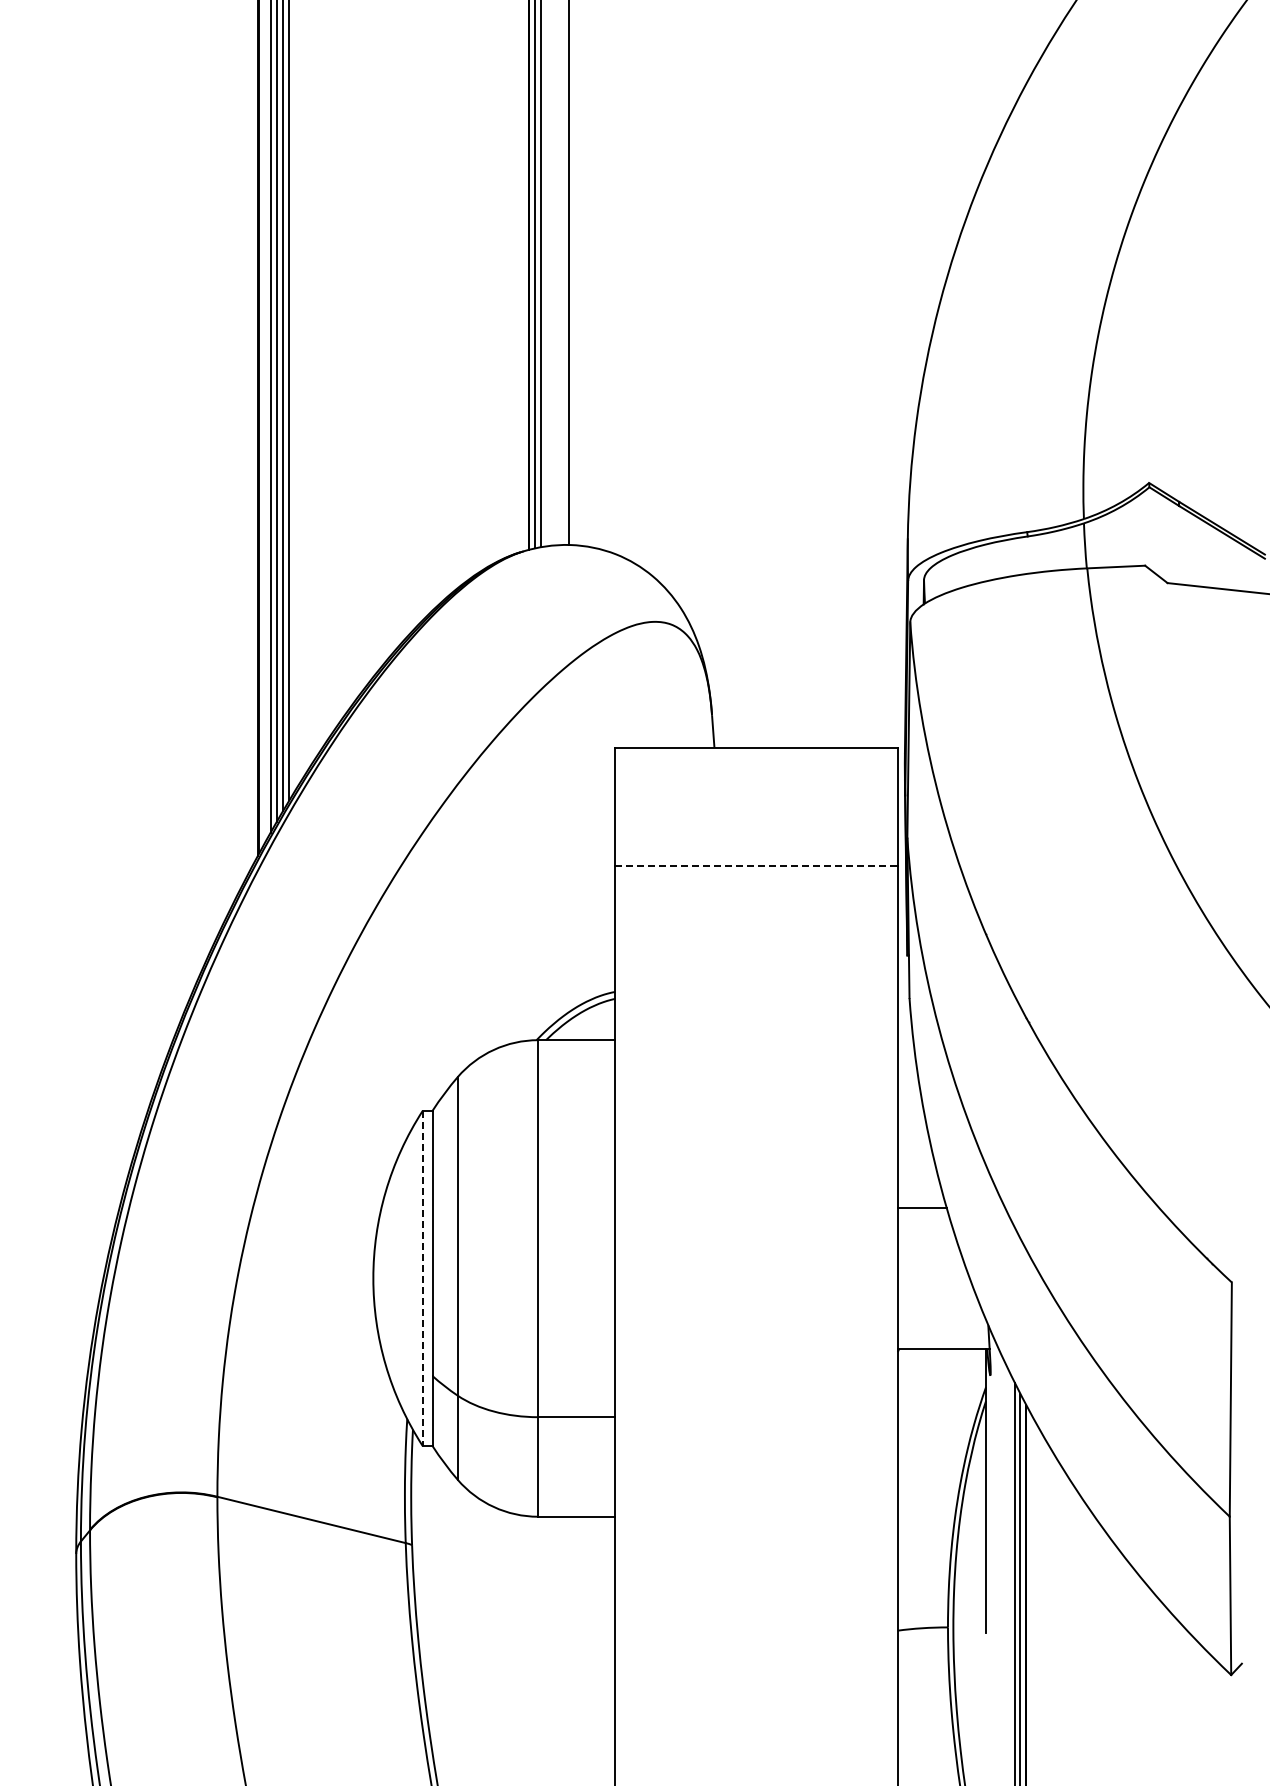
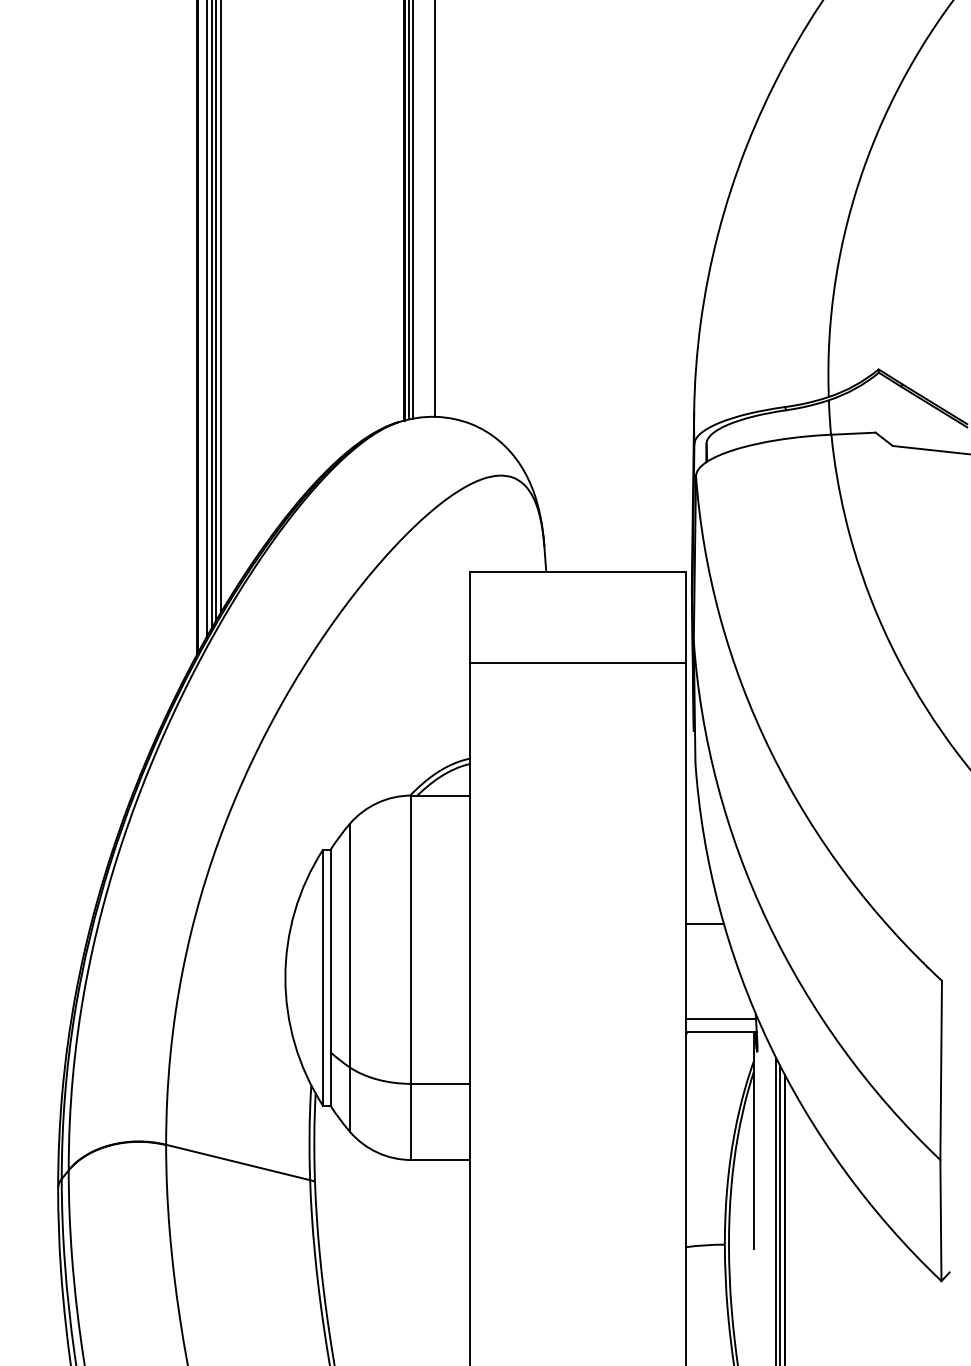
line: (757, 866) -> (579, 662), dashed -> solid
line: (422, 1278) -> (322, 977), dashed -> solid
line: (942, 1332) -> (720, 1019), added

